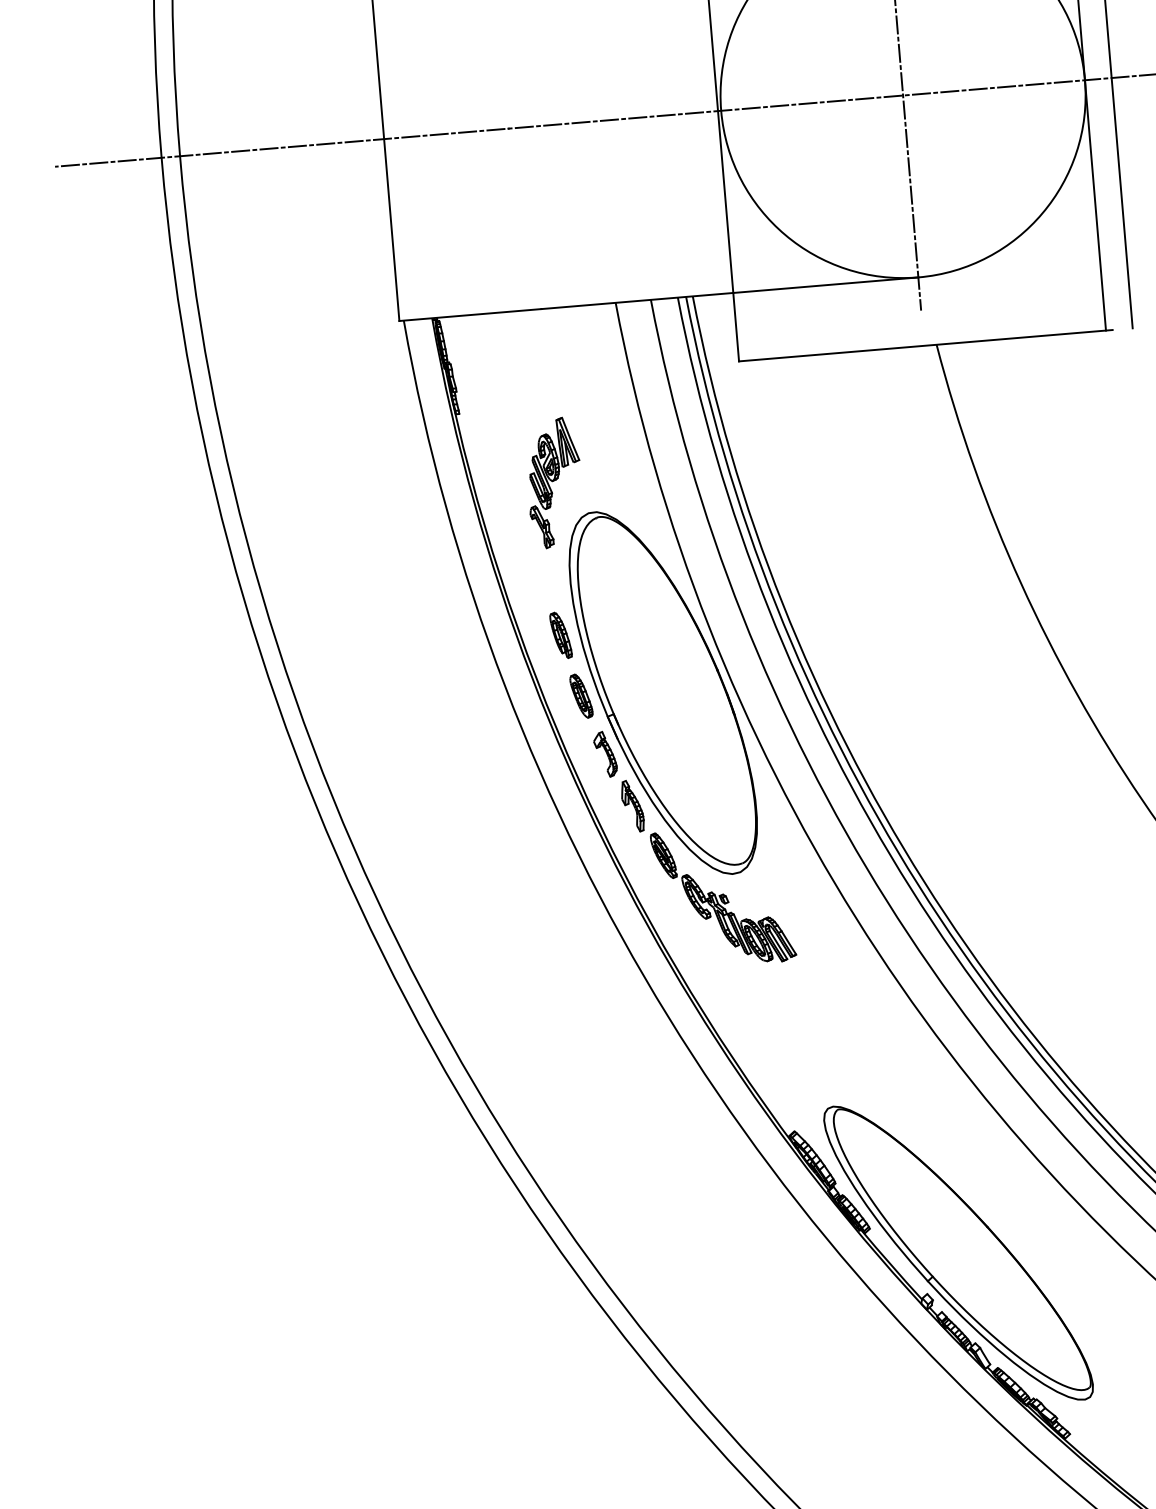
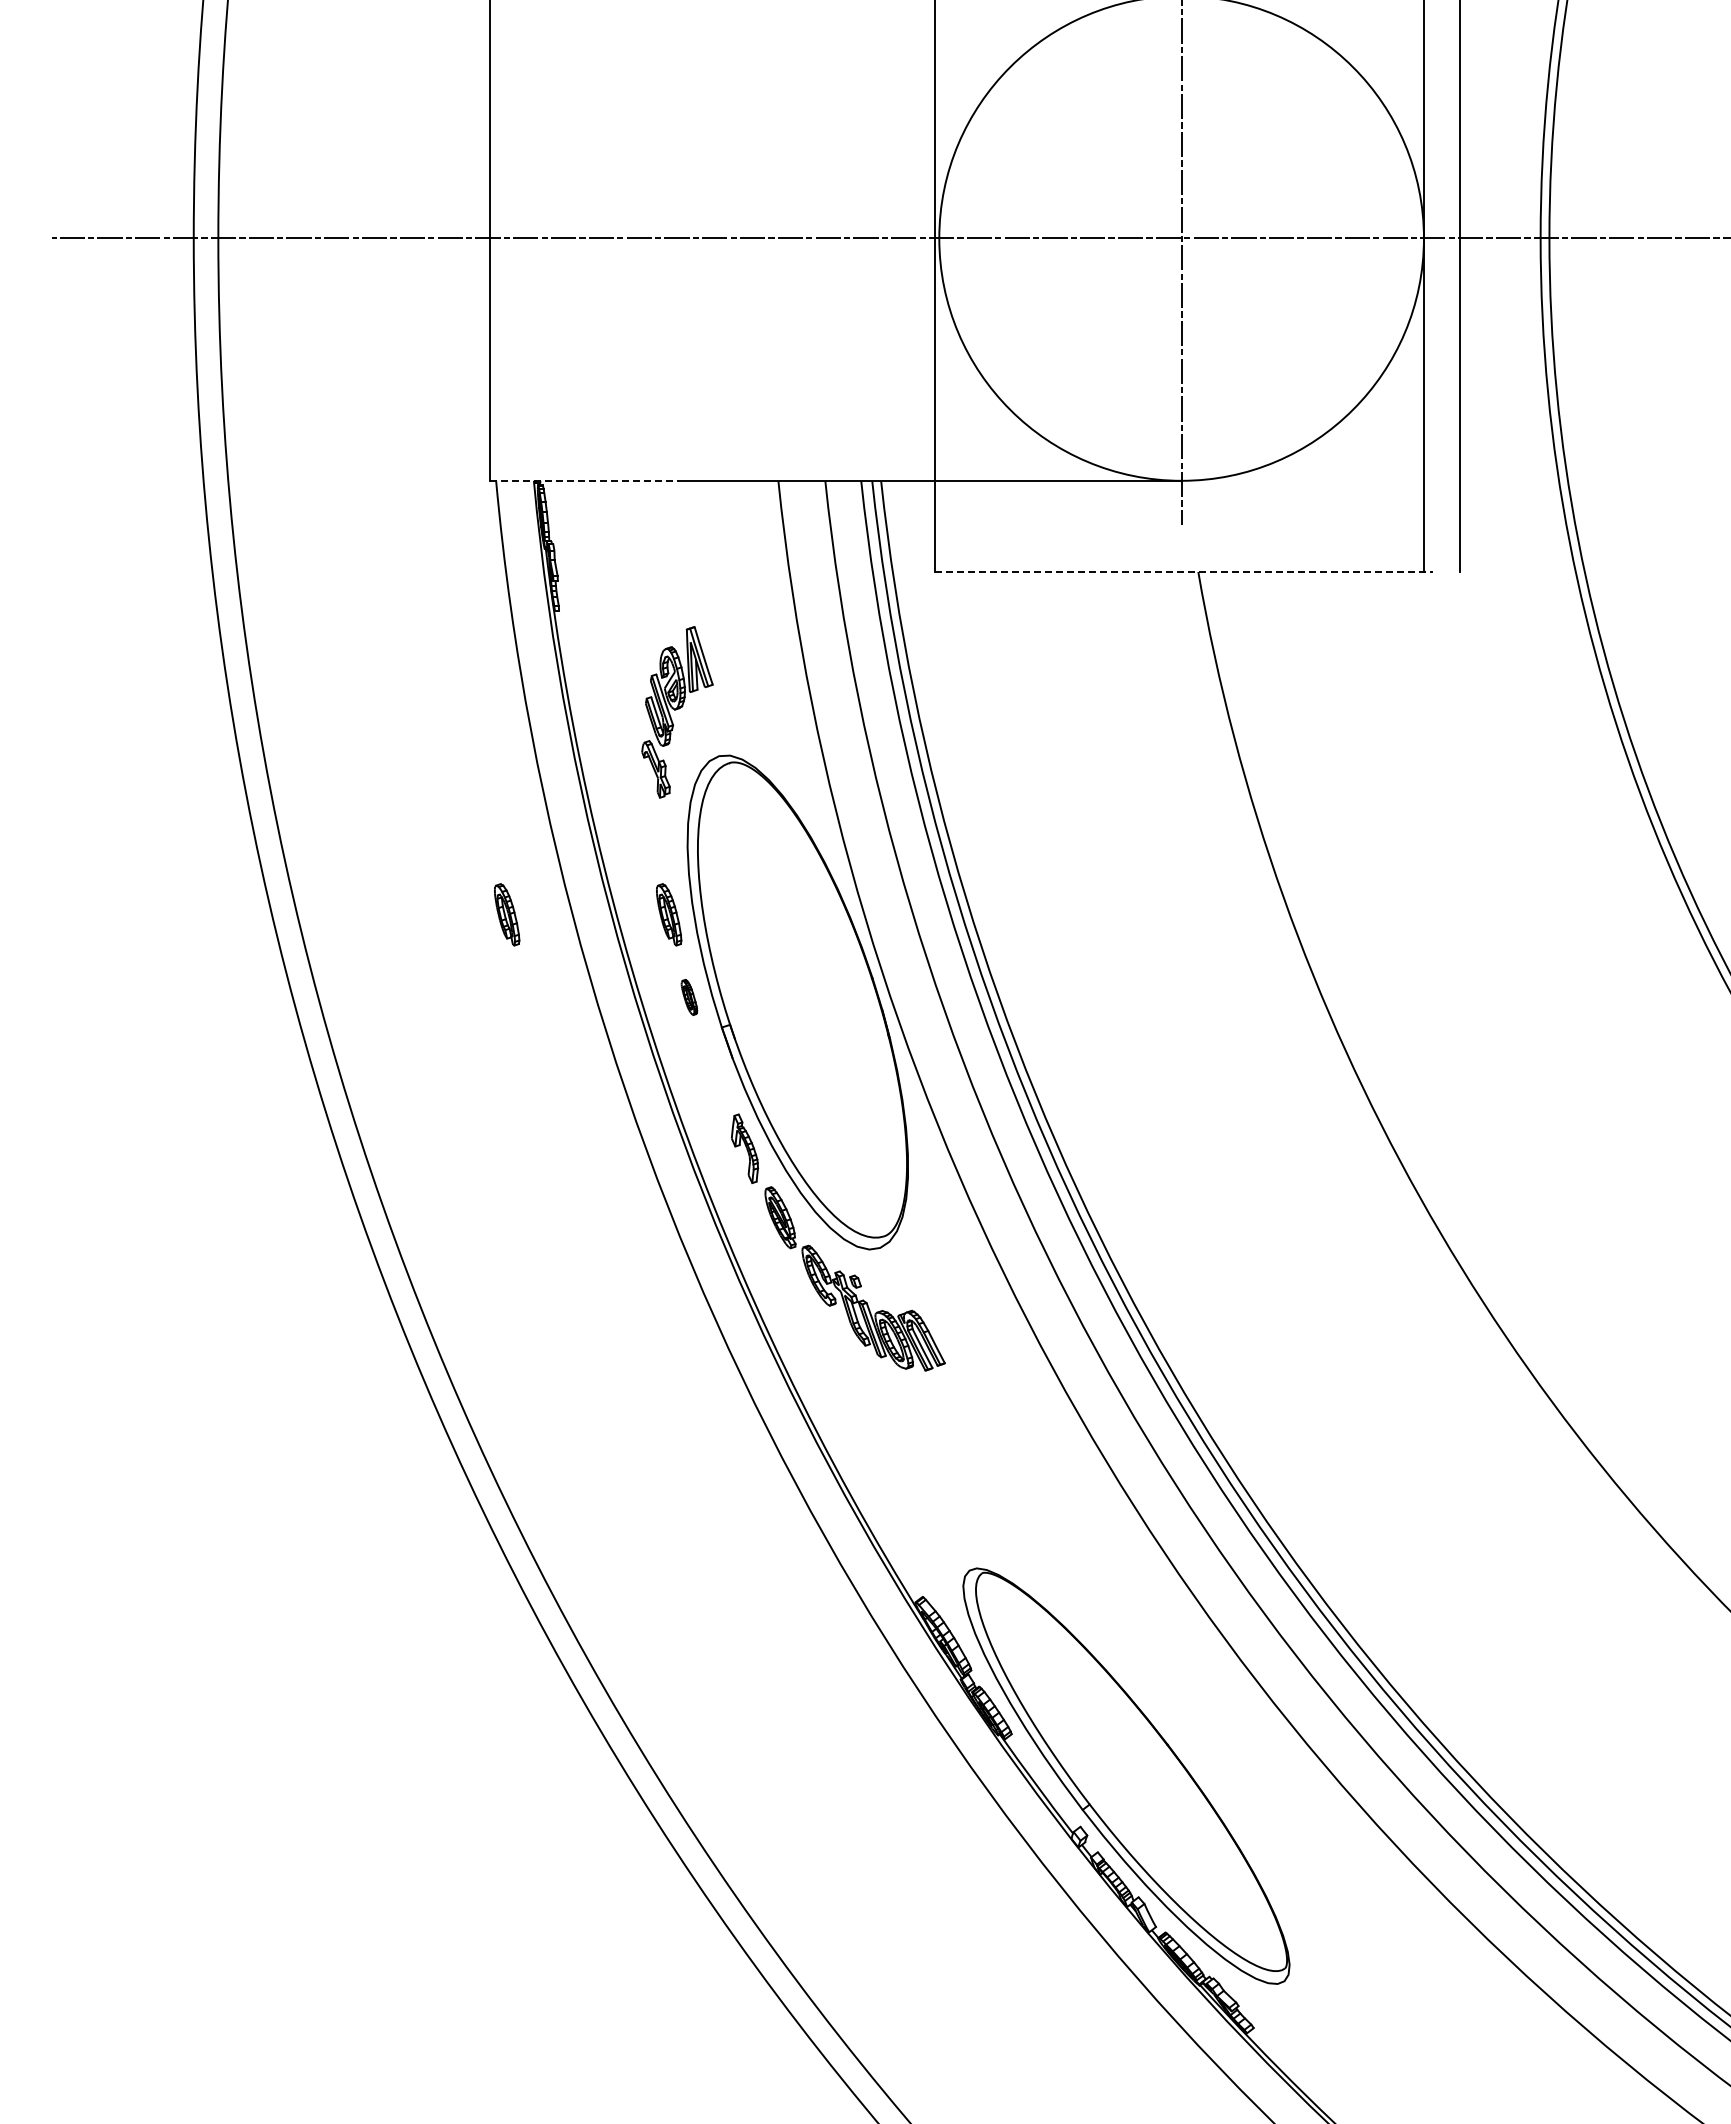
line: (470, 314) -> (584, 480), solid -> dashed
line: (925, 345) -> (1183, 571), solid -> dashed
part: (439, 645) -> (507, 914), added
part: (581, 696) -> (689, 997), size x0.6
part: (605, 754) -> (714, 1077), removed

